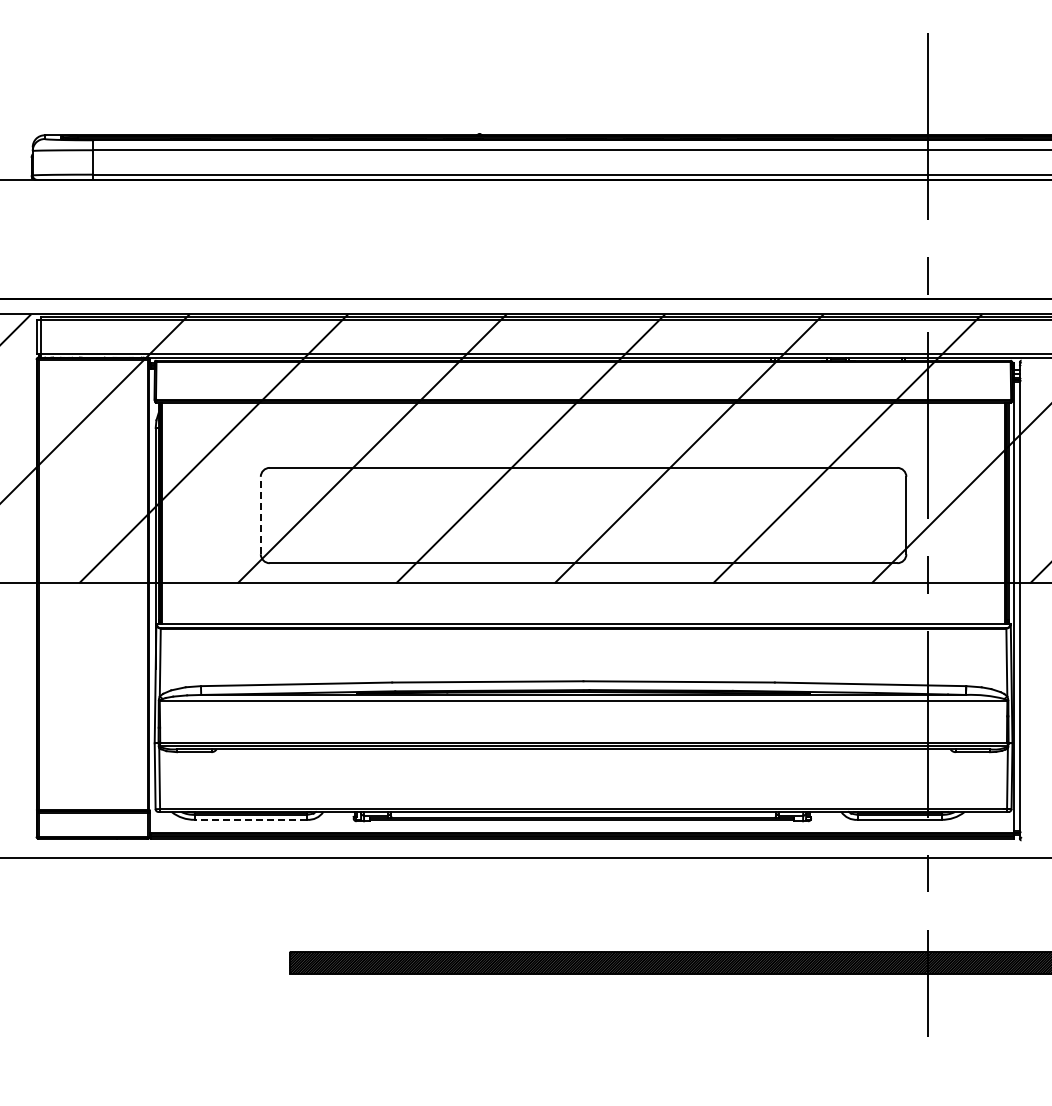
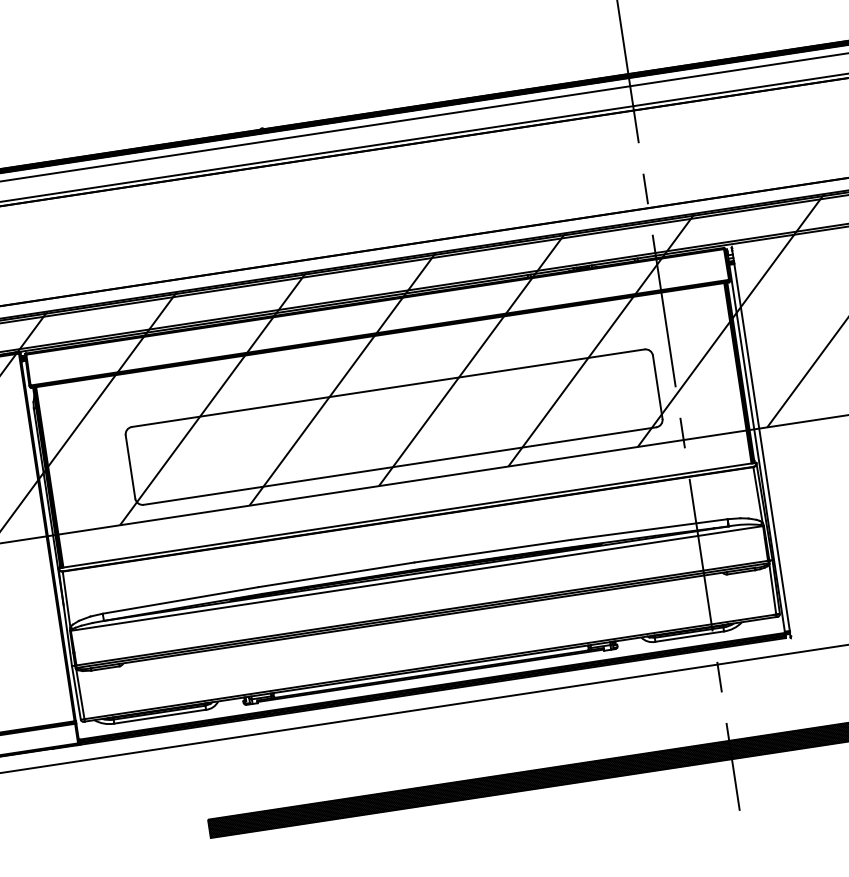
line: (260, 515) -> (130, 467), dashed -> solid
line: (250, 819) -> (159, 716), dashed -> solid

